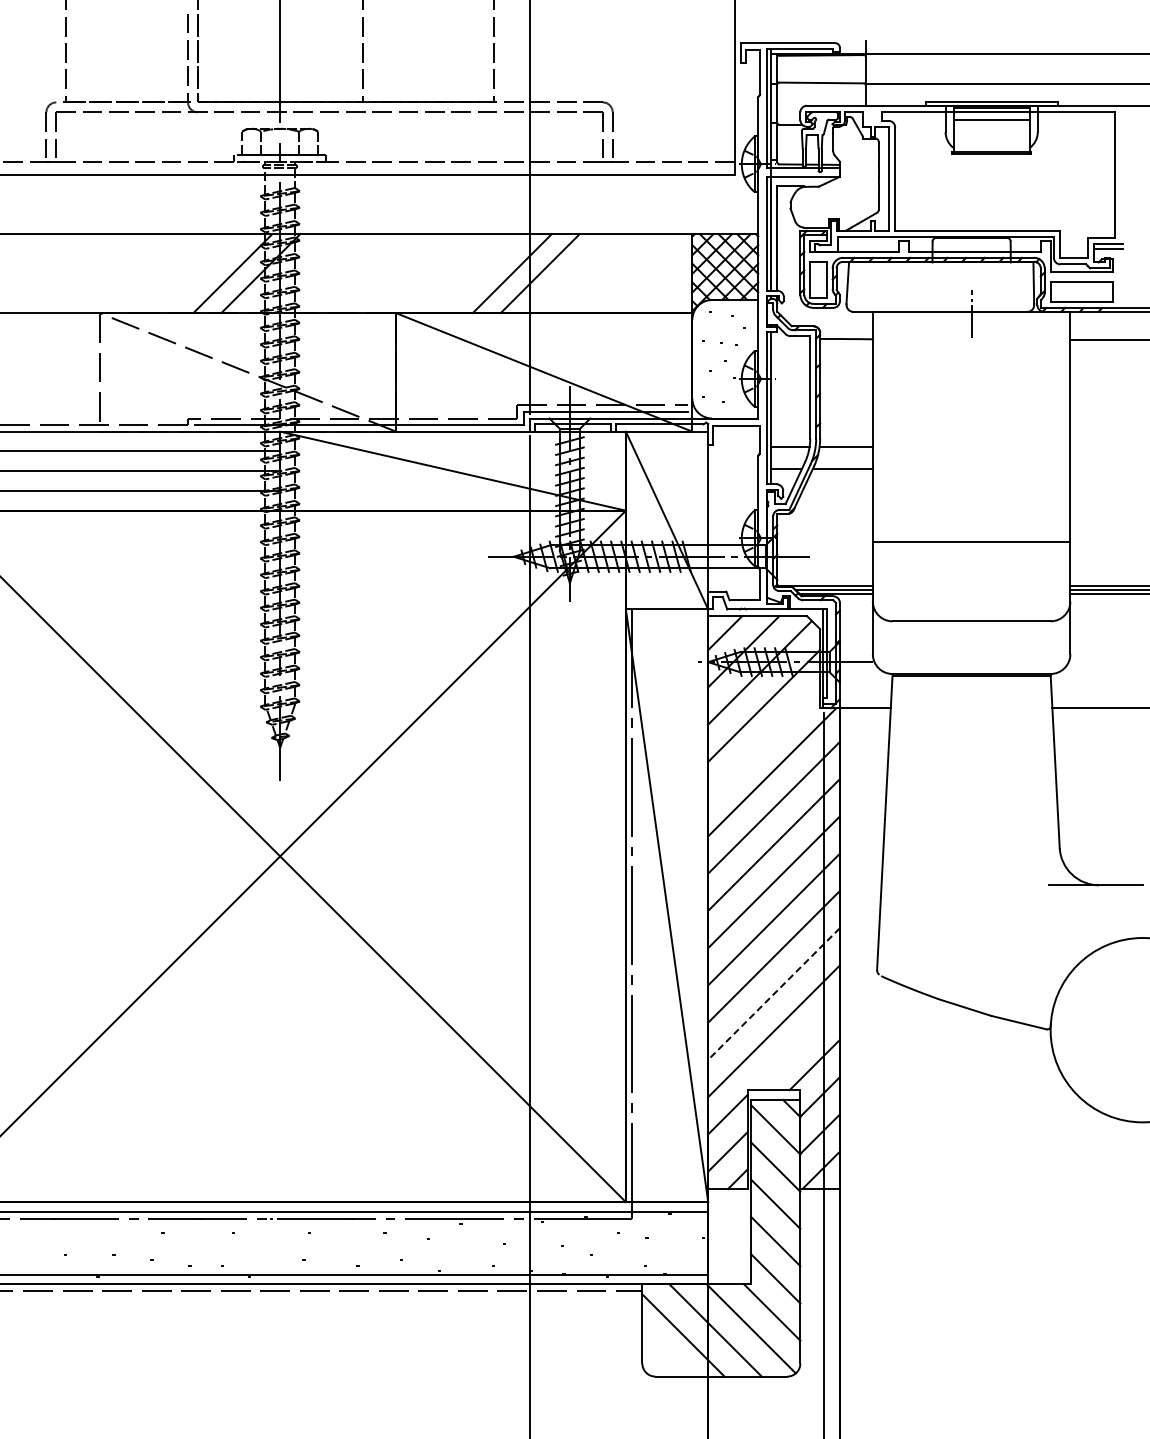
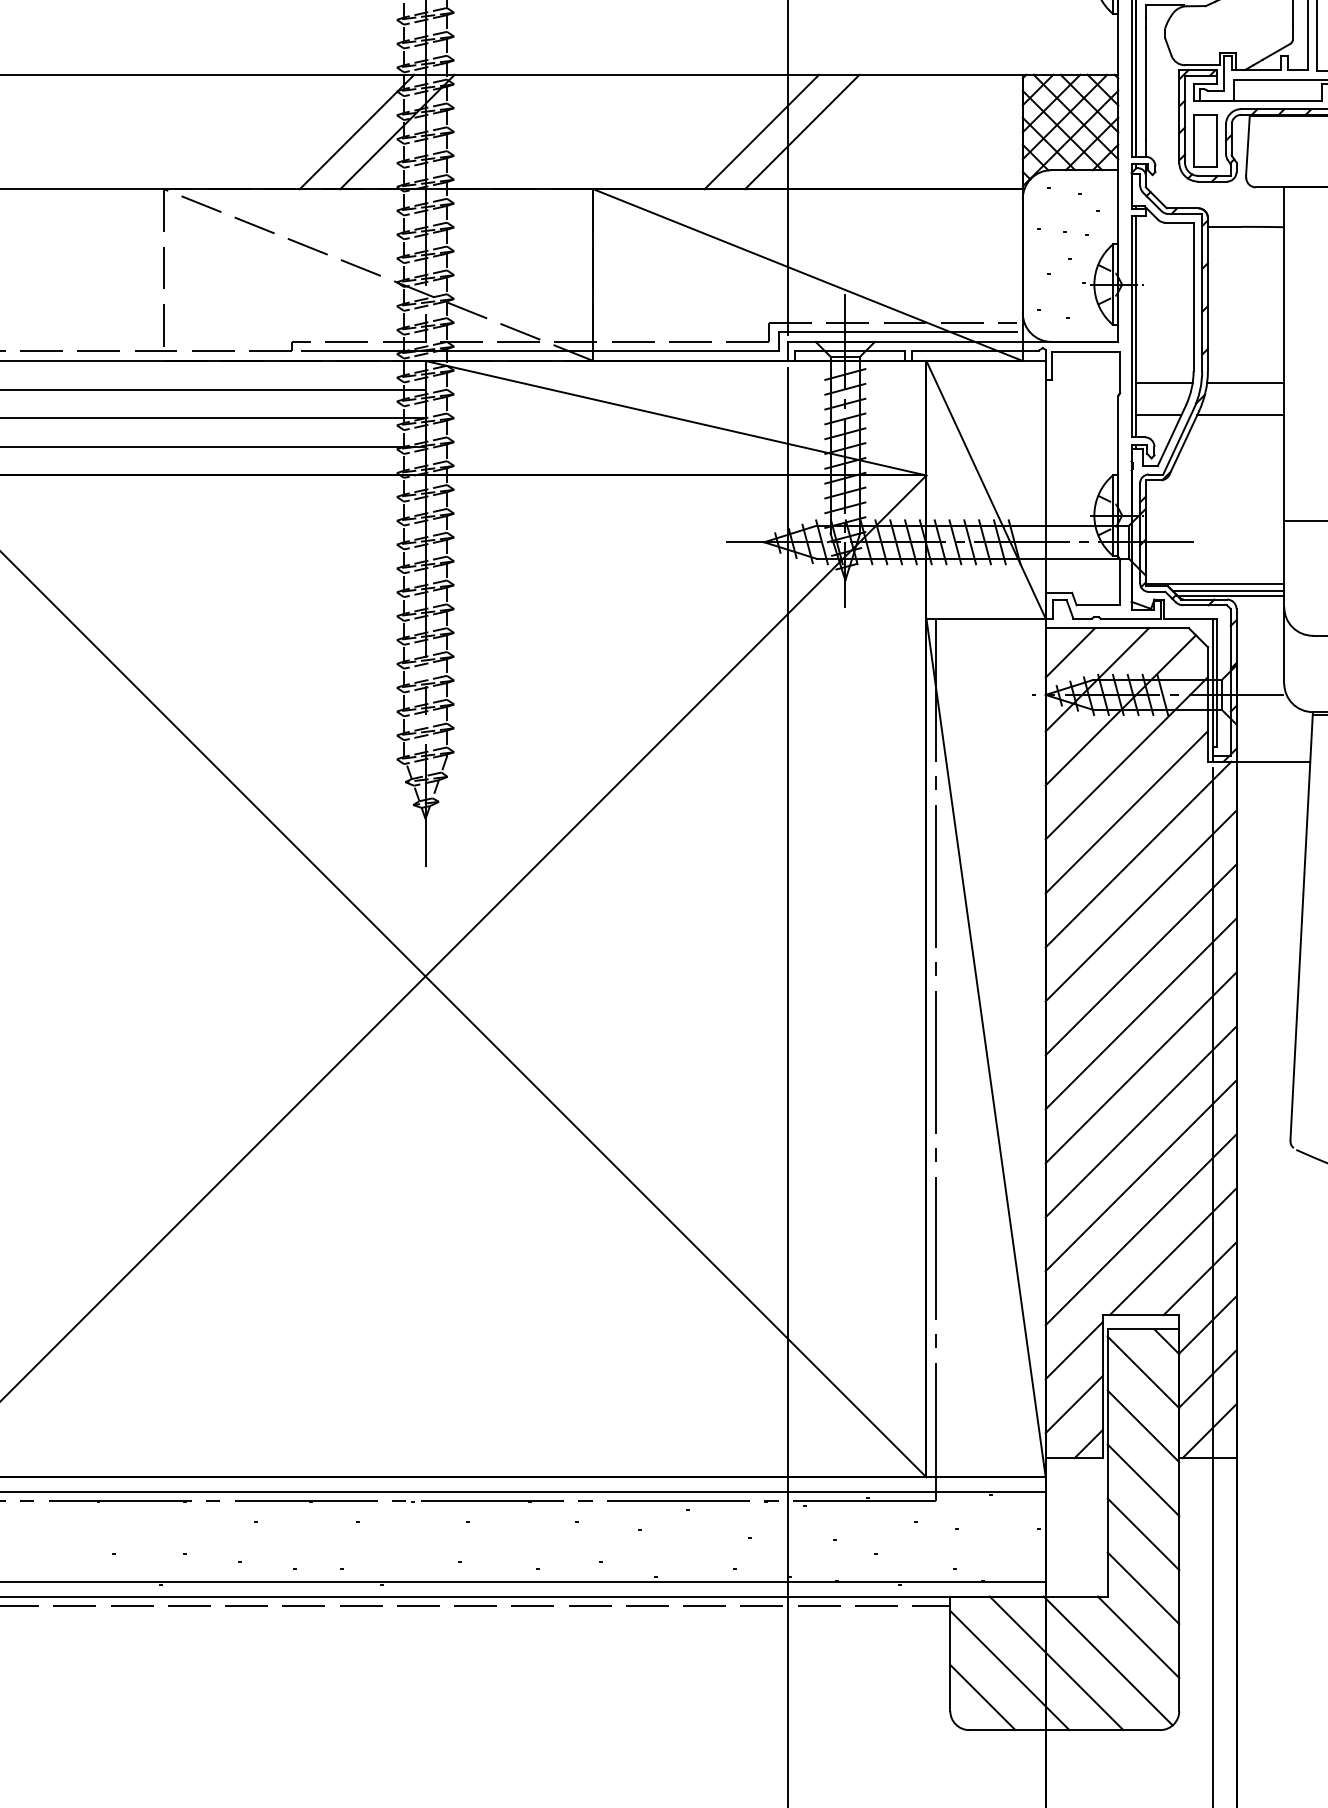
line: (764, 743) -> (1127, 812), added
line: (773, 994) -> (1140, 1176), dashed -> solid
line: (795, 1046) -> (1172, 1251), added
line: (664, 1353) -> (982, 1696), added

